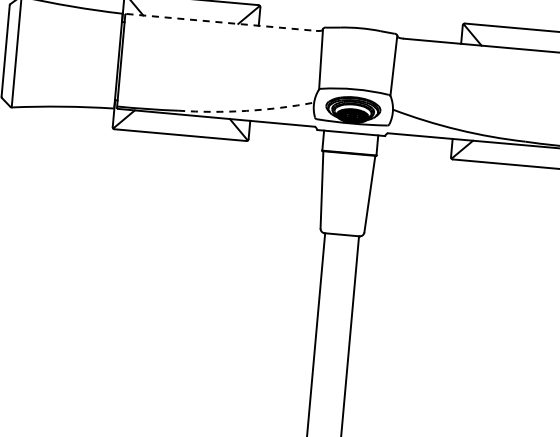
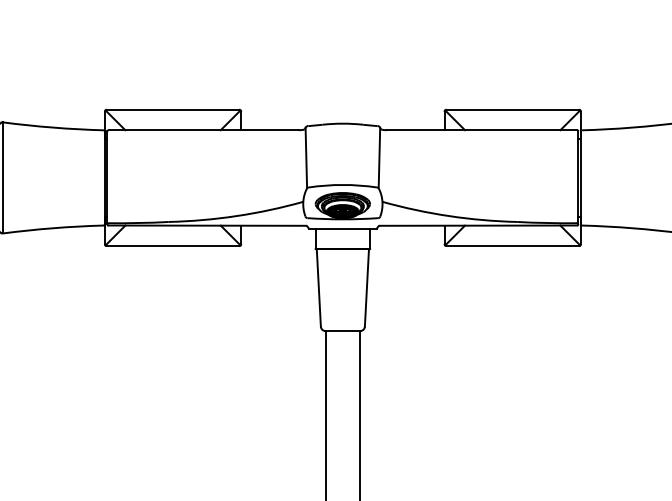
line: (222, 22) -> (204, 130), dashed -> solid
arc: (246, 111) -> (236, 216), dashed -> solid

